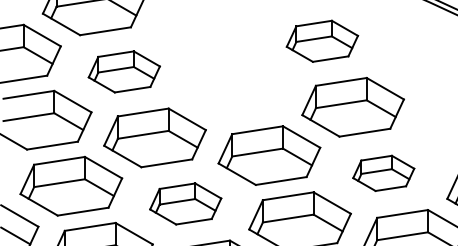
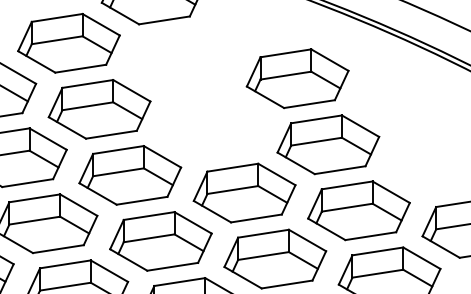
part: (322, 41) -> (297, 78), size x1.43
part: (124, 72) -> (99, 109), size x1.43
part: (383, 173) -> (358, 210), size x1.67
part: (185, 204) -> (160, 241), size x1.43

